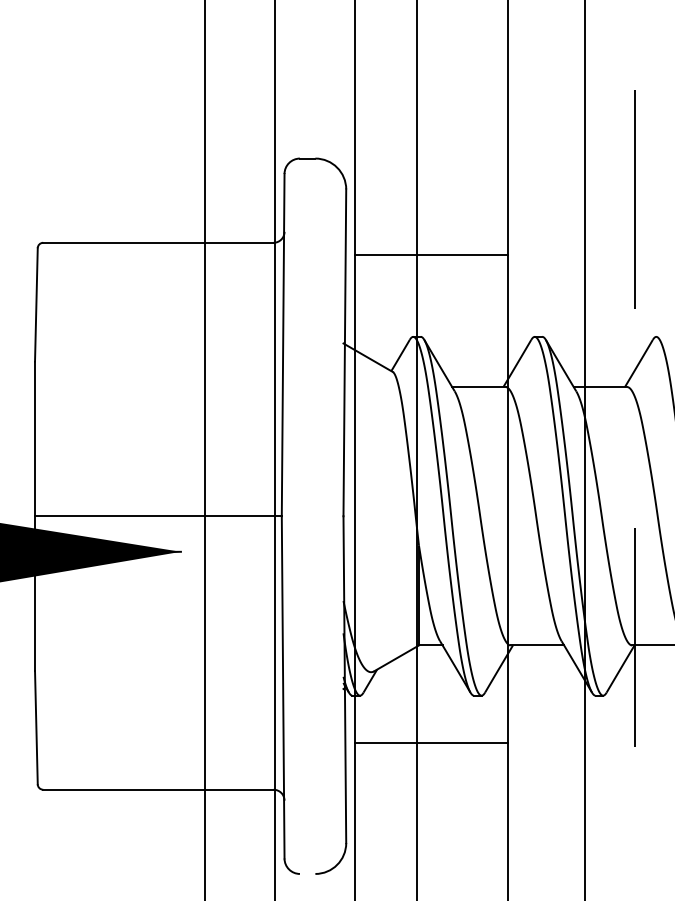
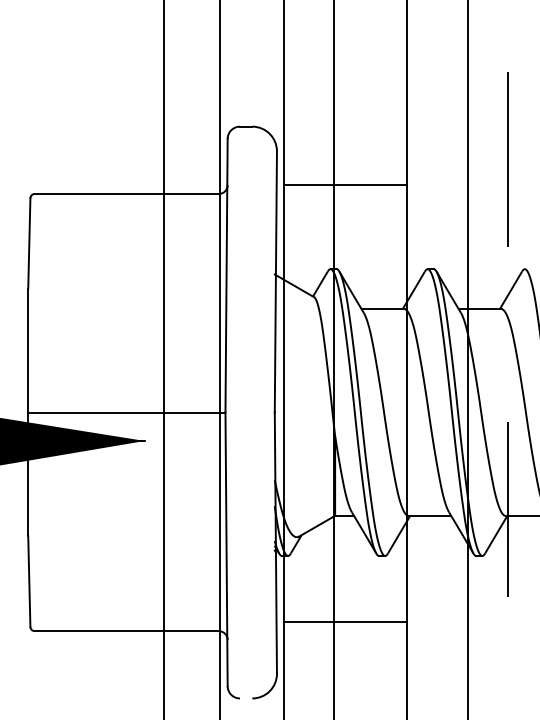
line: (431, 255) -> (345, 184), moved
line: (431, 743) -> (345, 622), moved

